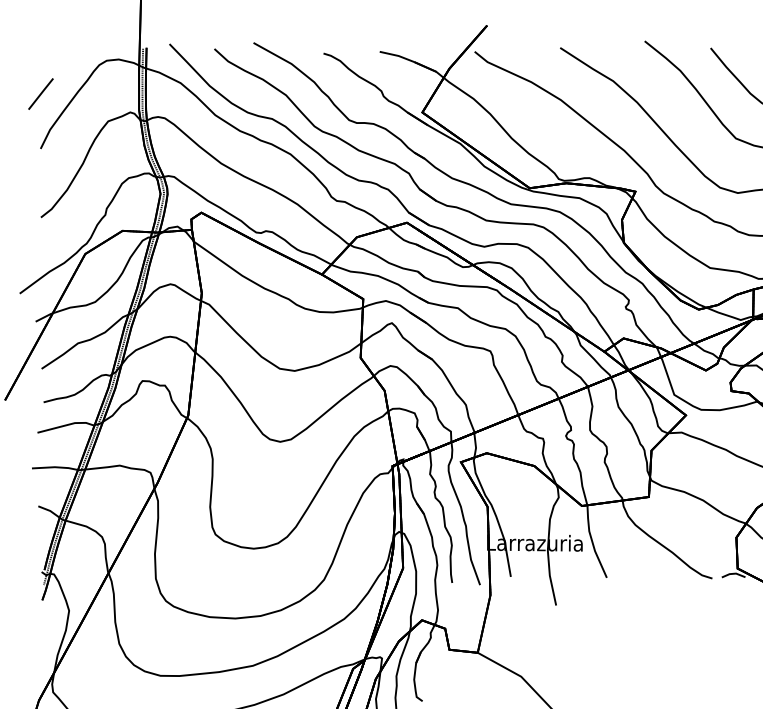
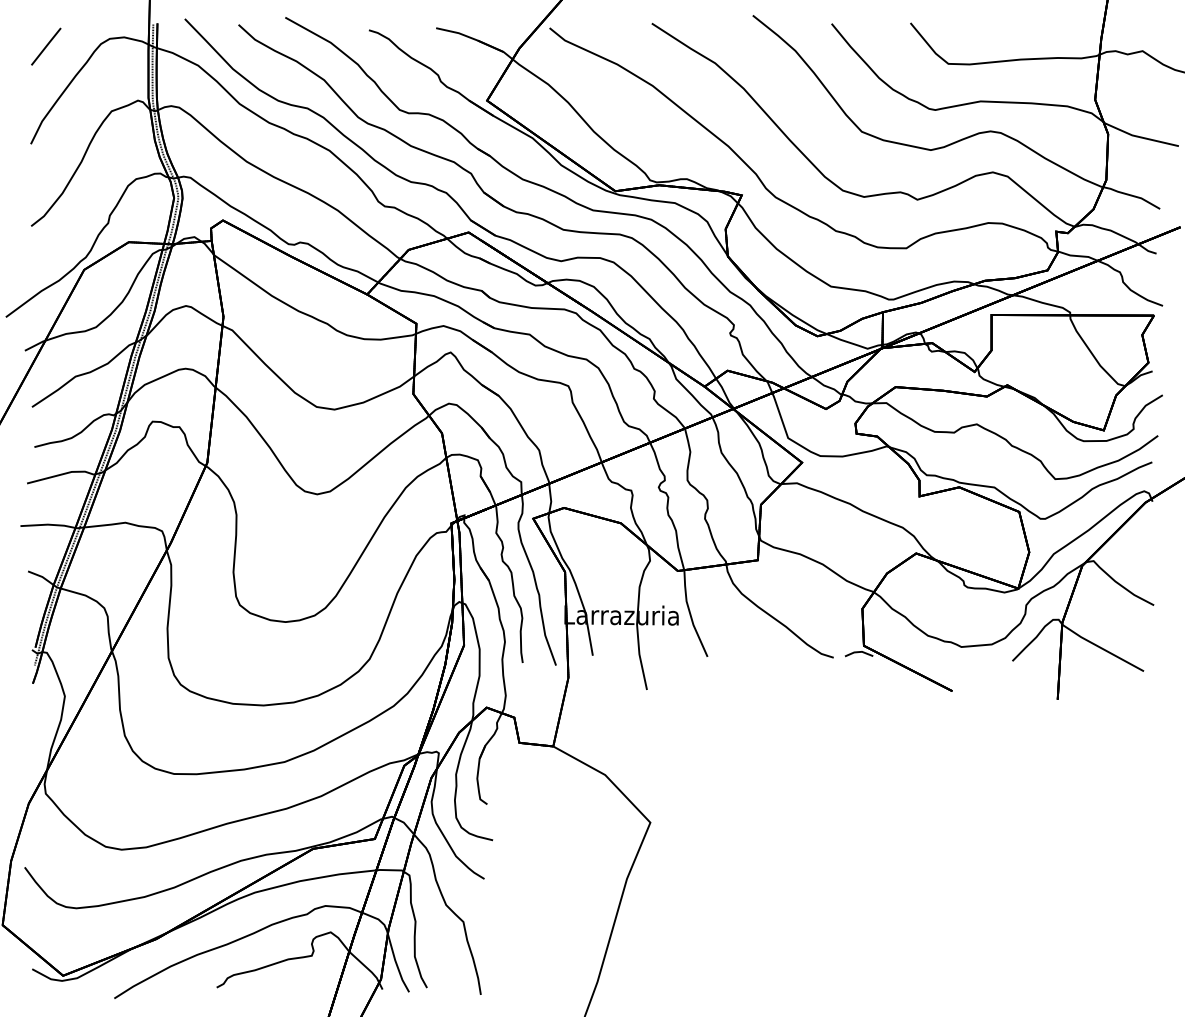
line: (41, 93) -> (46, 46), moved

